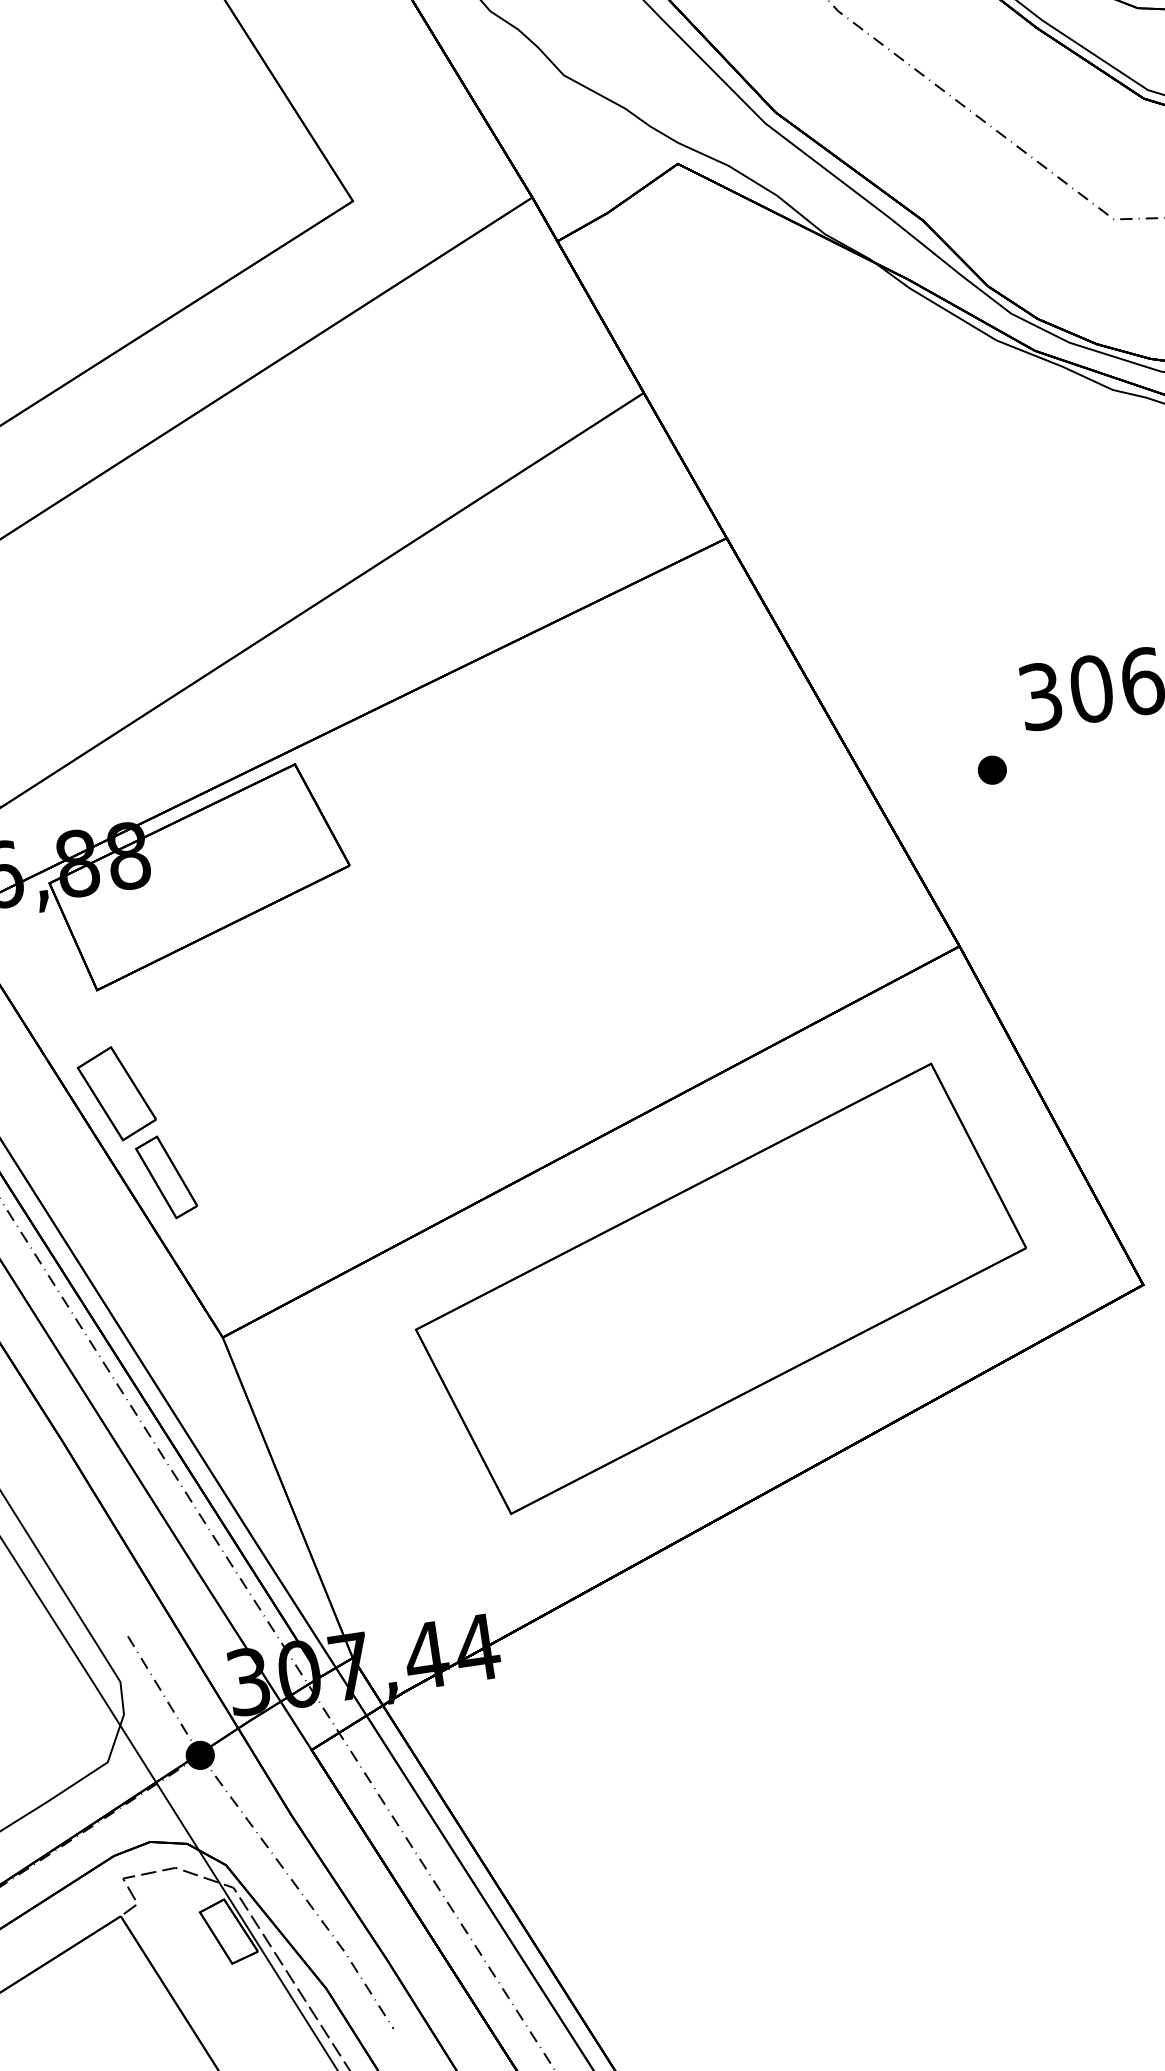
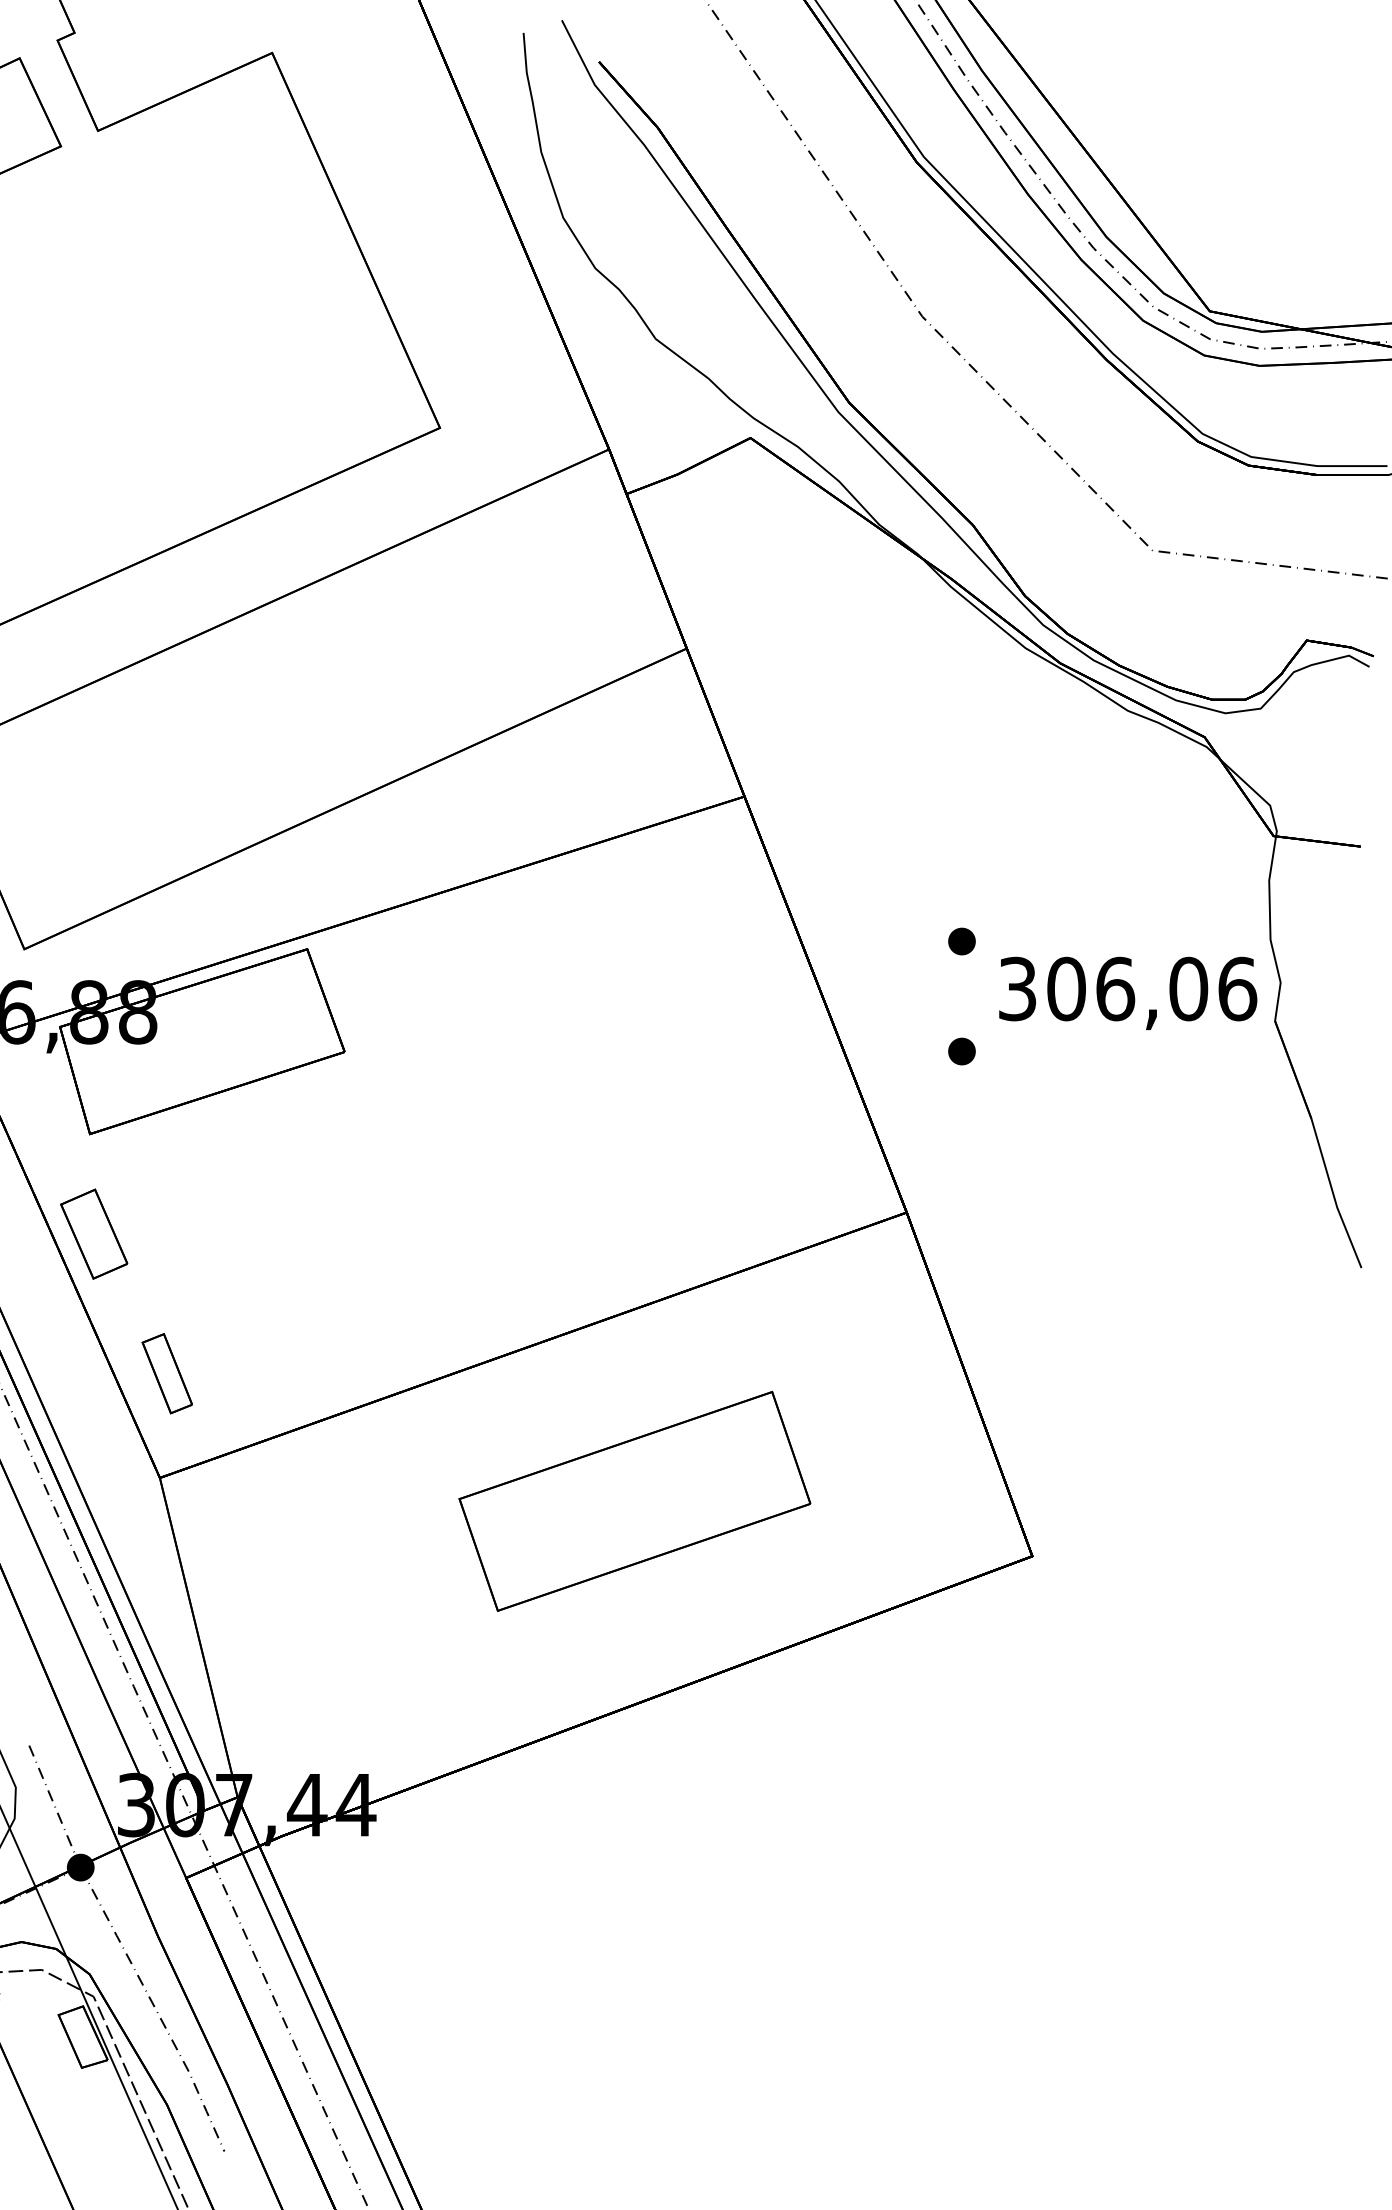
part: (974, 655) -> (961, 941), added
part: (165, 1177) -> (166, 1373), moved
part: (720, 1289) -> (634, 1501), size x0.6

